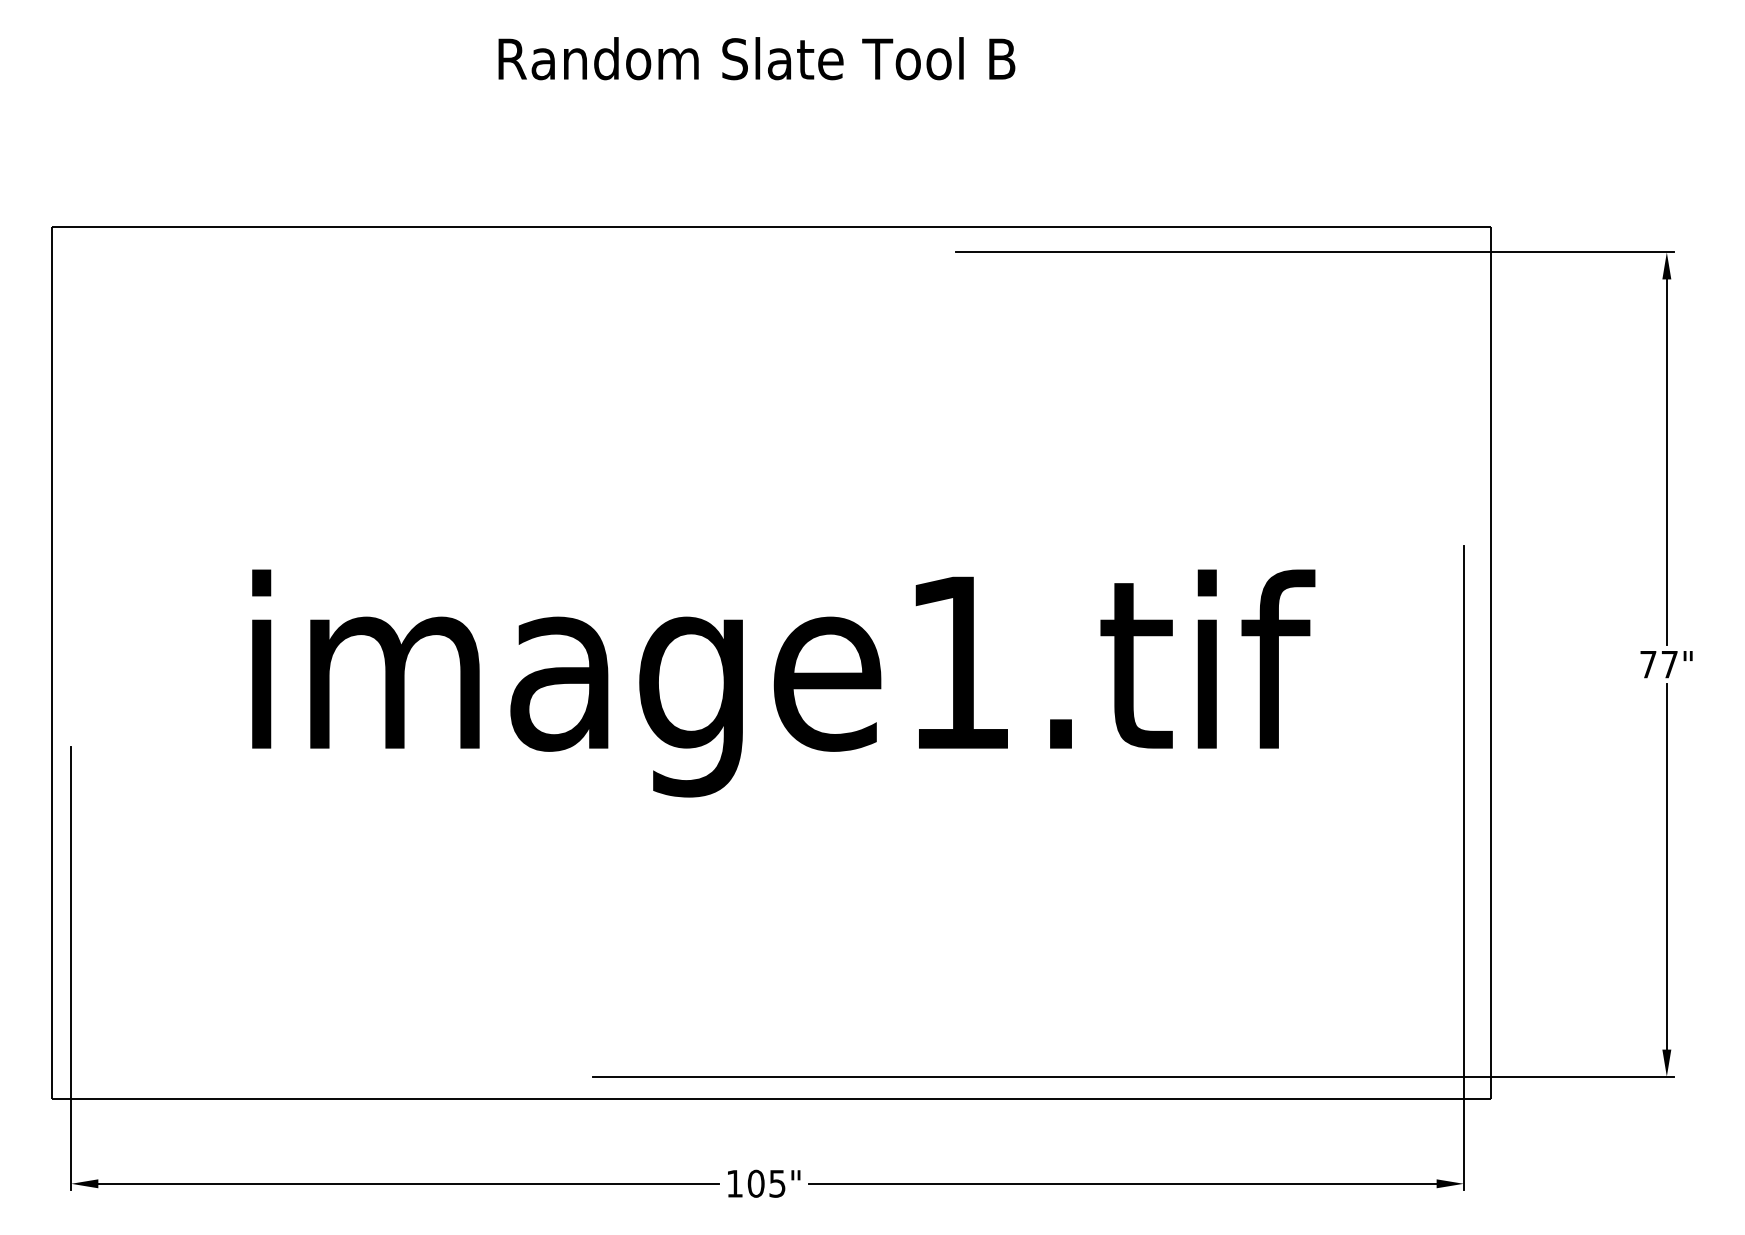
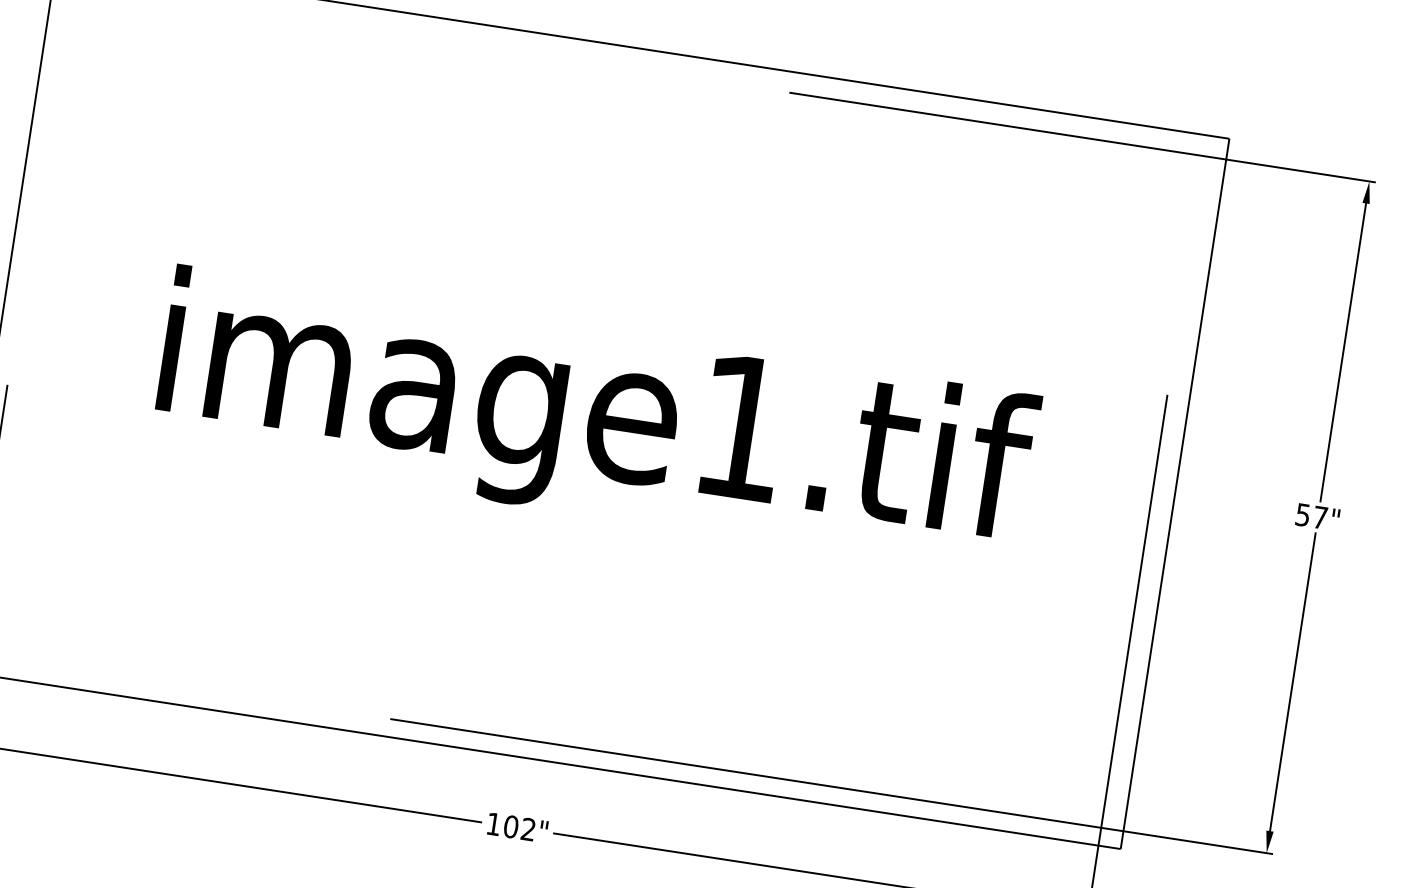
text: (1648, 664) -> (1303, 514), 77" -> 57"
text: (777, 1183) -> (528, 829), 105" -> 102"

